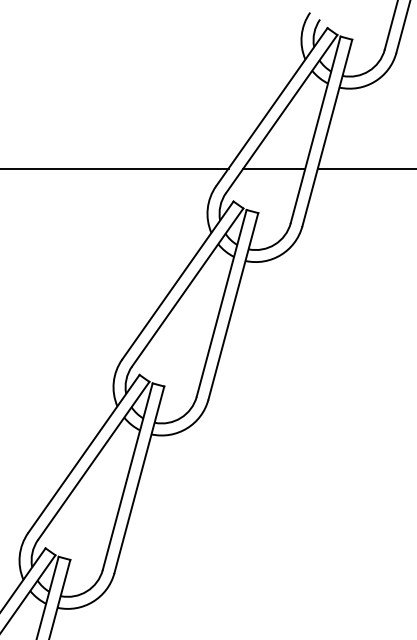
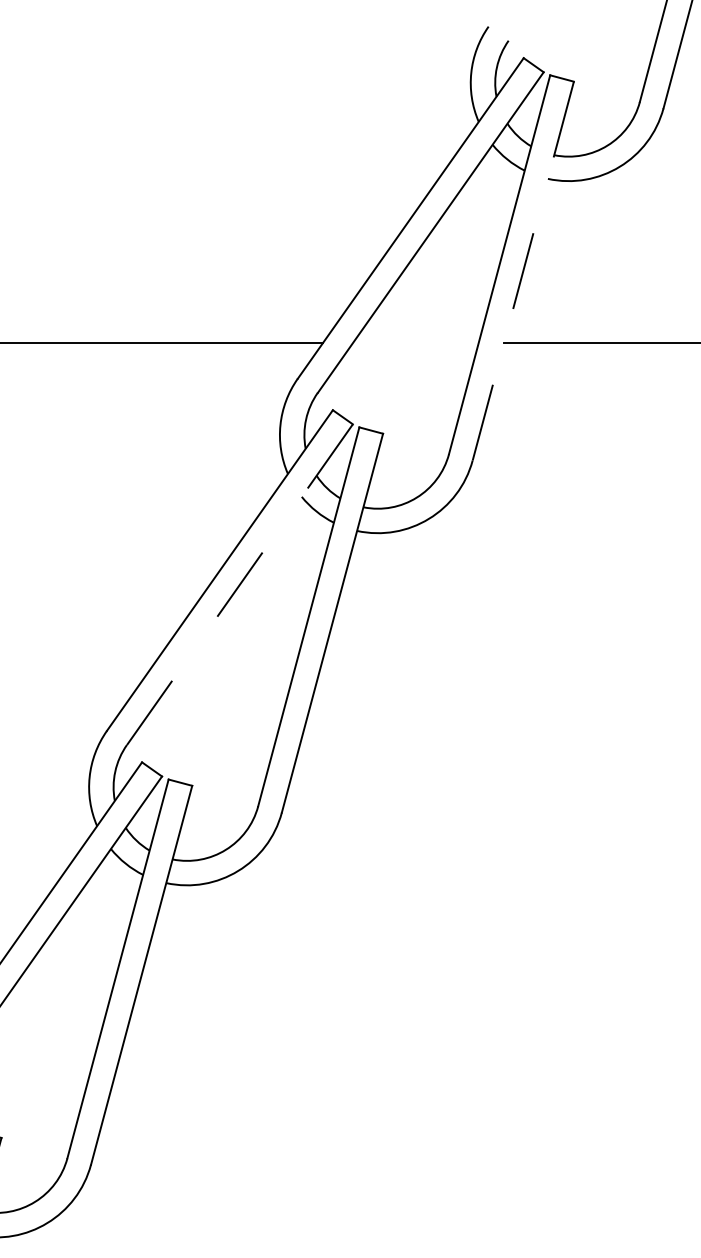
line: (327, 133) -> (523, 272), solid -> dashed
line: (274, 168) -> (416, 343), removed
line: (187, 287) -> (239, 584), solid -> dashed

